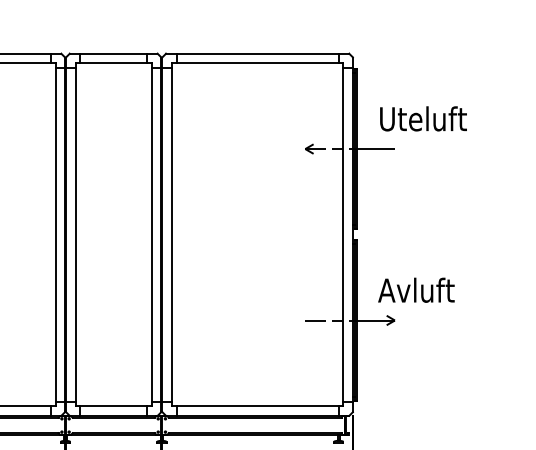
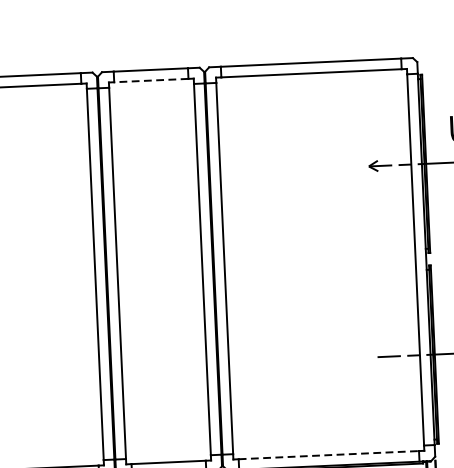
line: (113, 63) -> (151, 80), solid -> dashed
line: (258, 406) -> (329, 455), solid -> dashed

